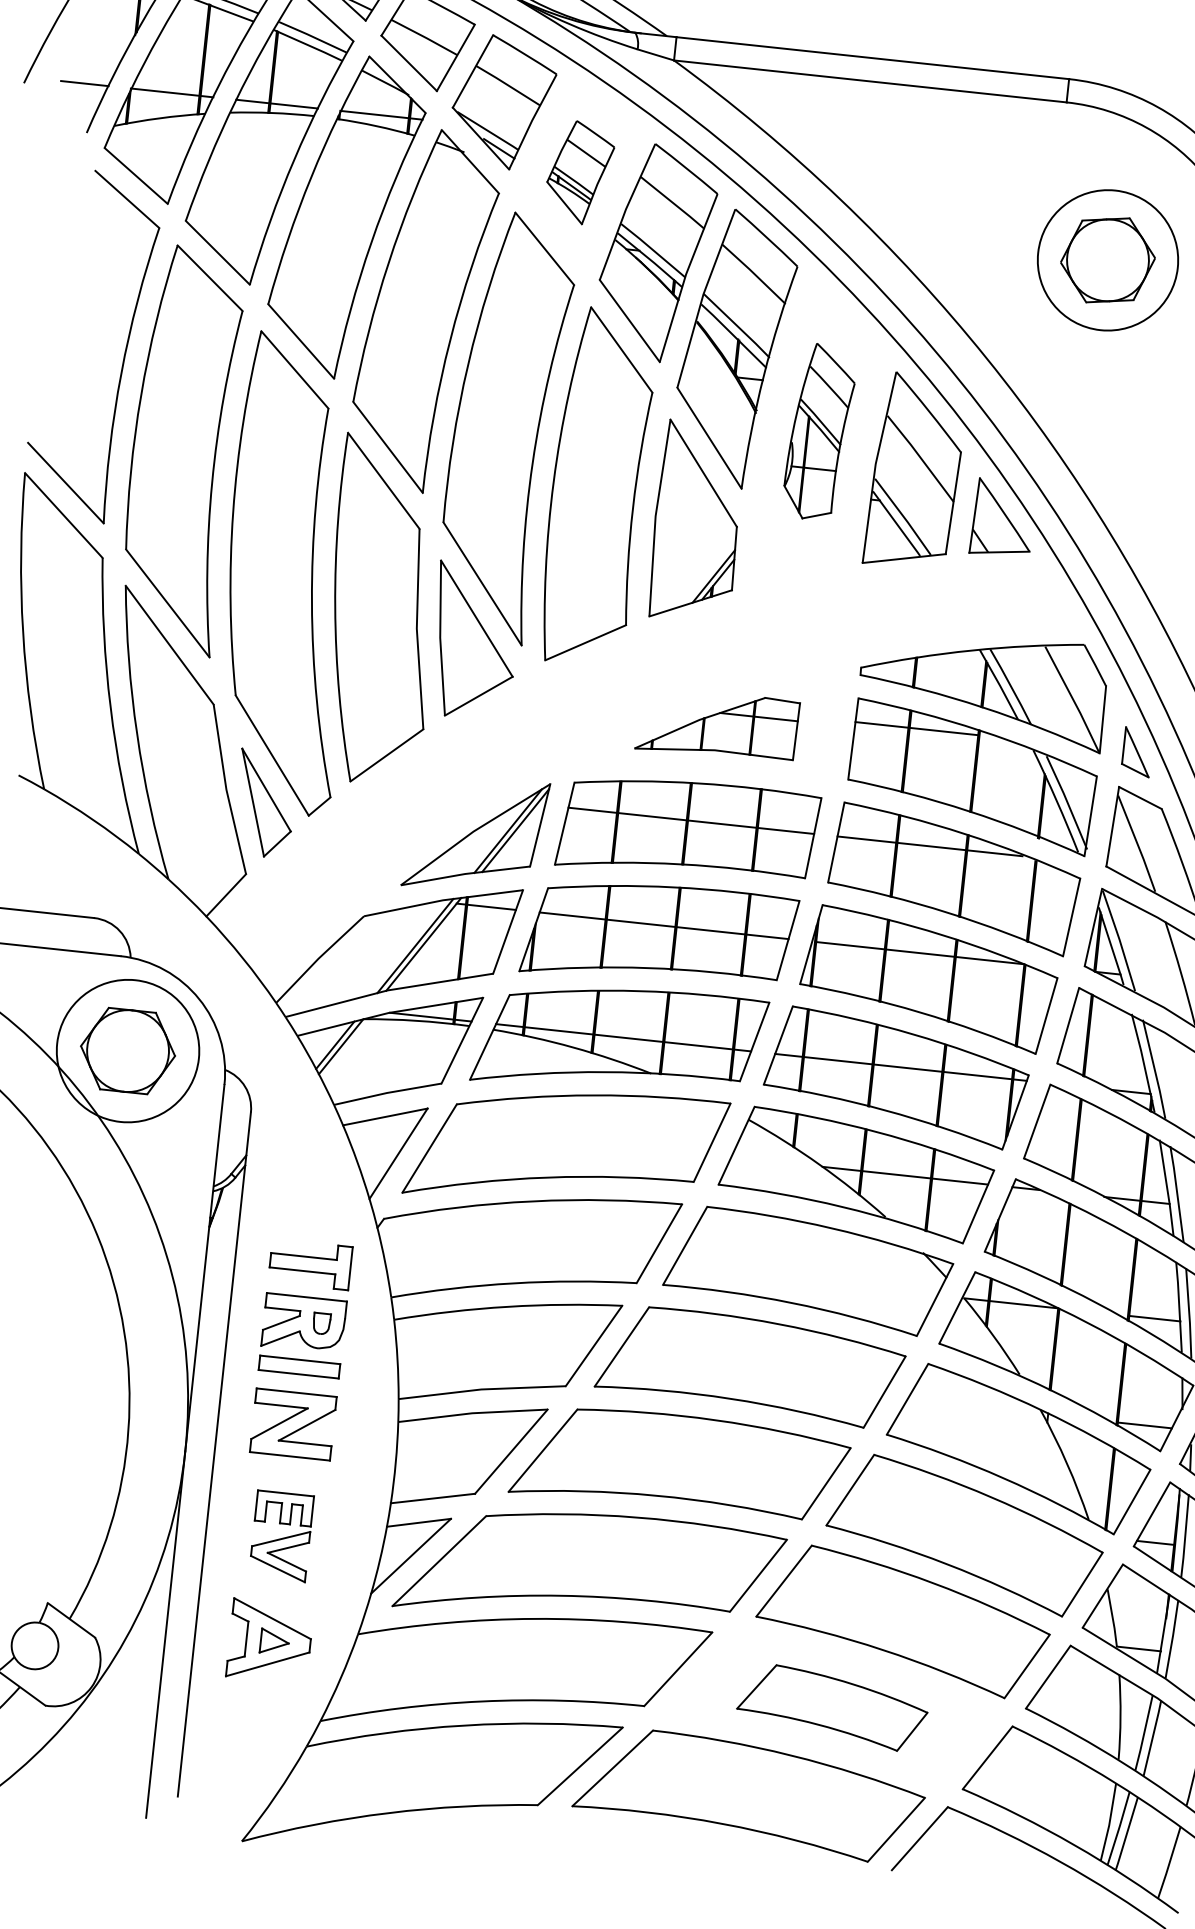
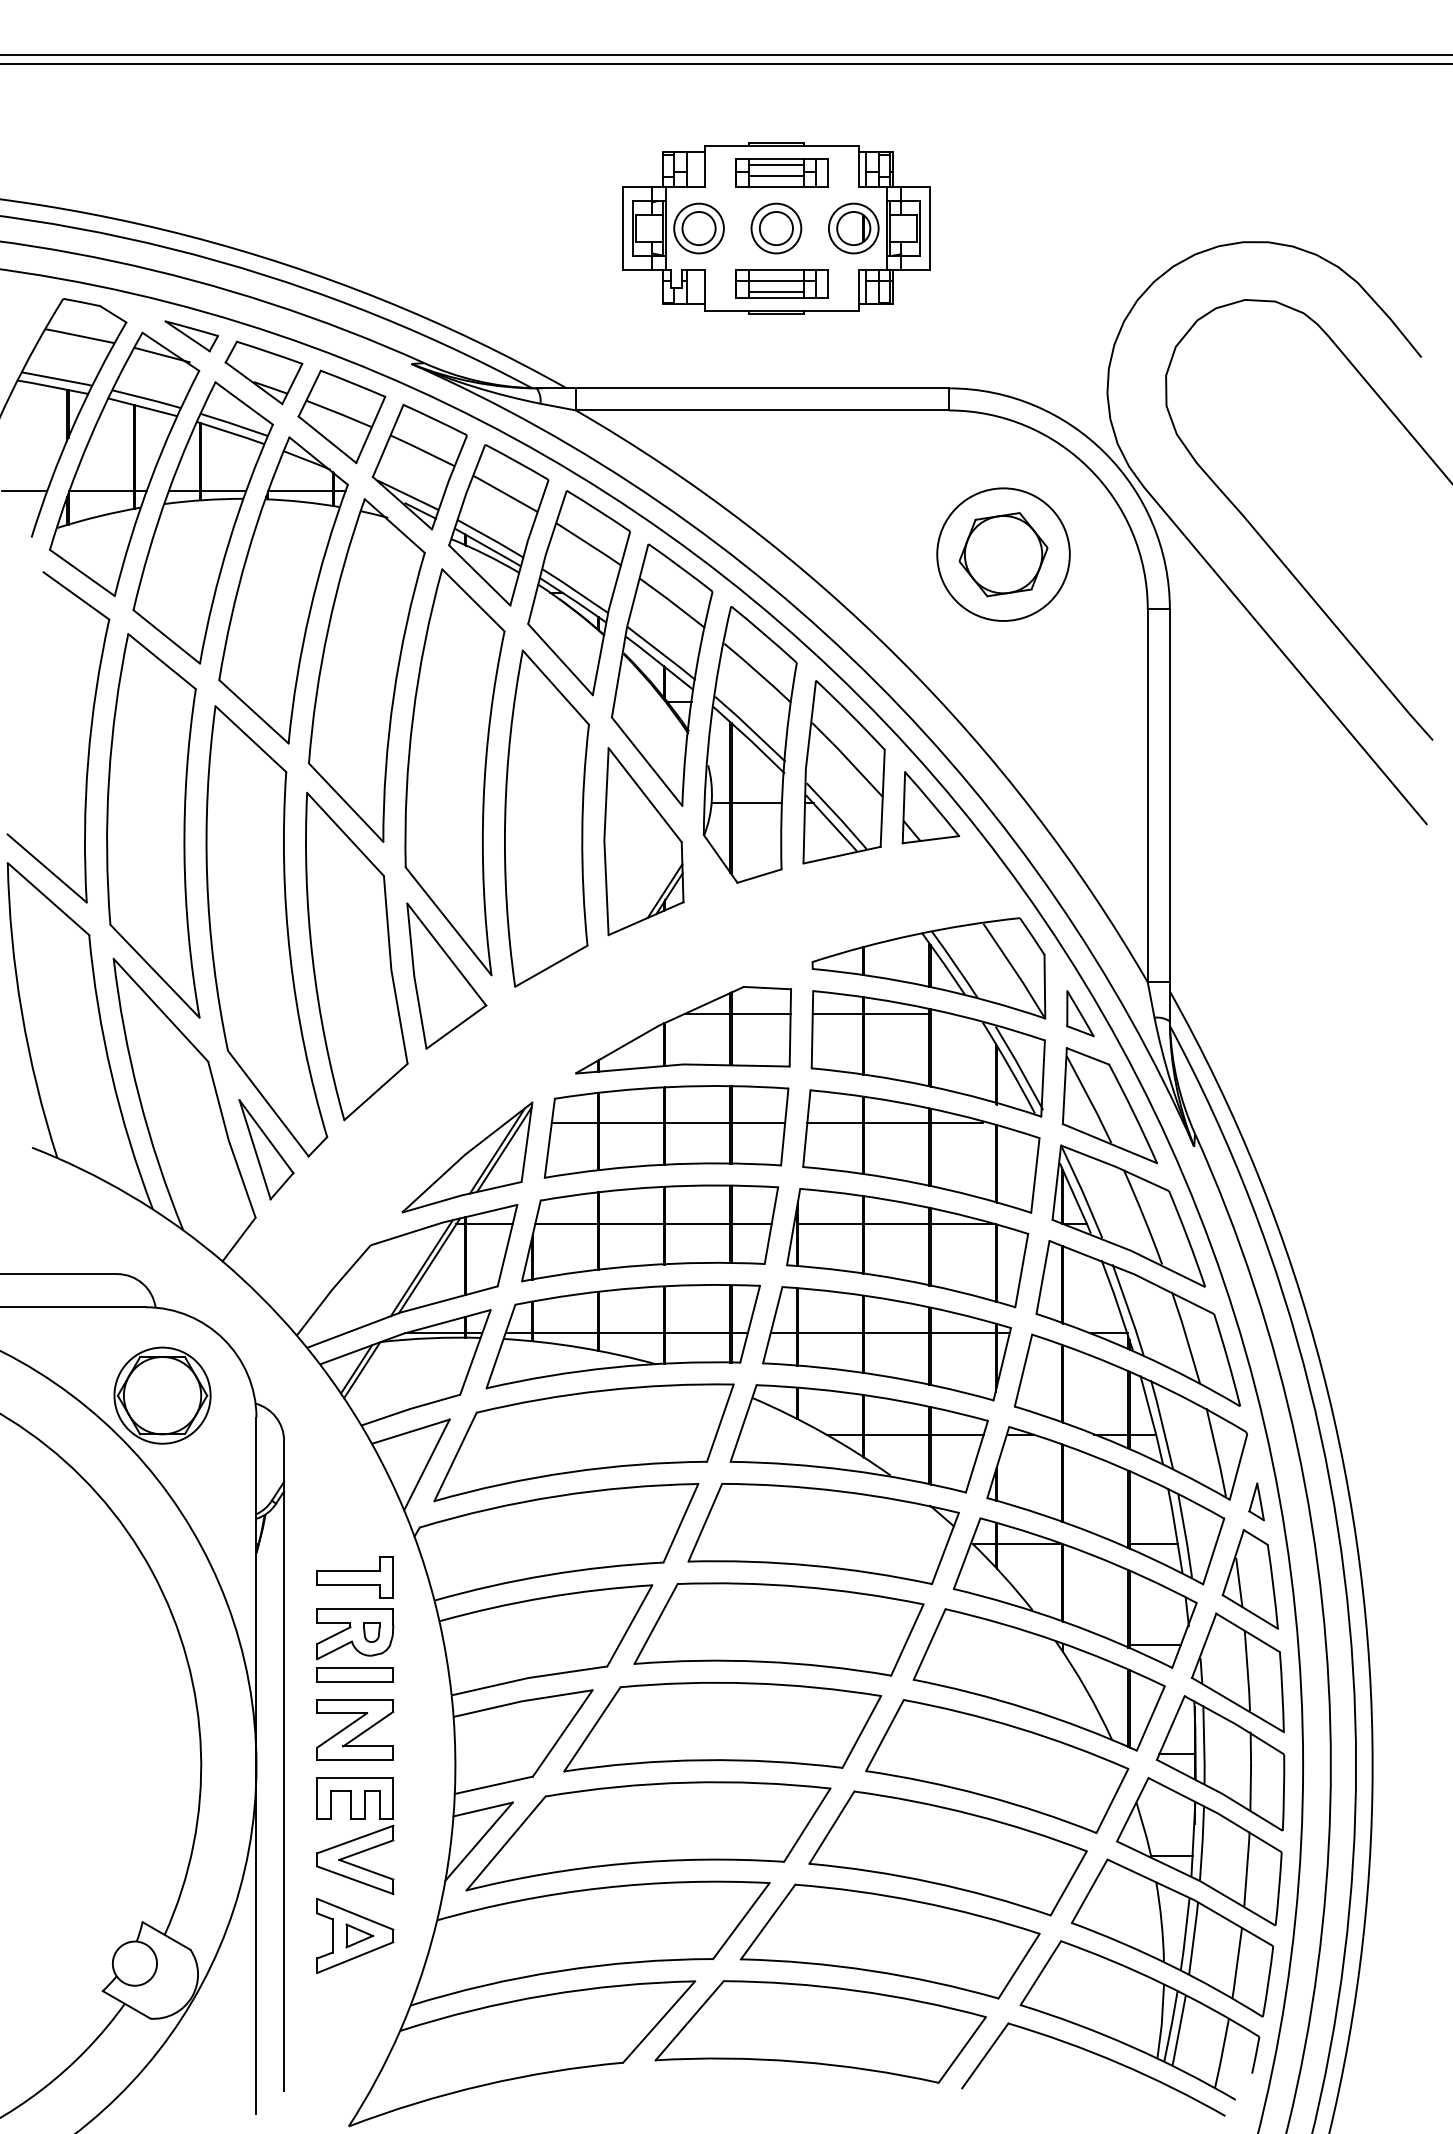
part: (579, 172) -> (498, 525), size x1.67
part: (819, 431) -> (749, 744), size x1.67
part: (717, 725) -> (683, 1030), size x1.43
circle: (128, 1050) -> (162, 1395), size x0.71
part: (281, 1536) -> (355, 1836), size x1.43
part: (831, 1707) -> (889, 1941), size x1.67

